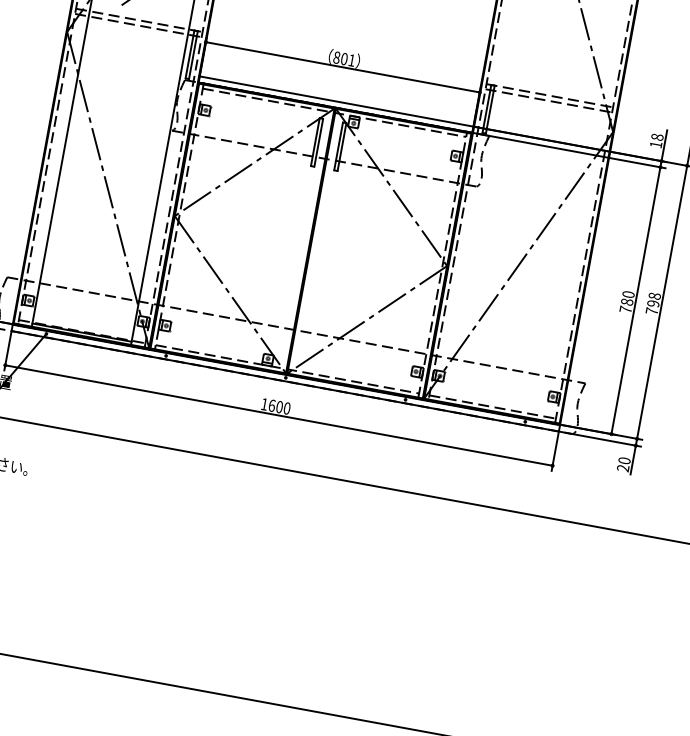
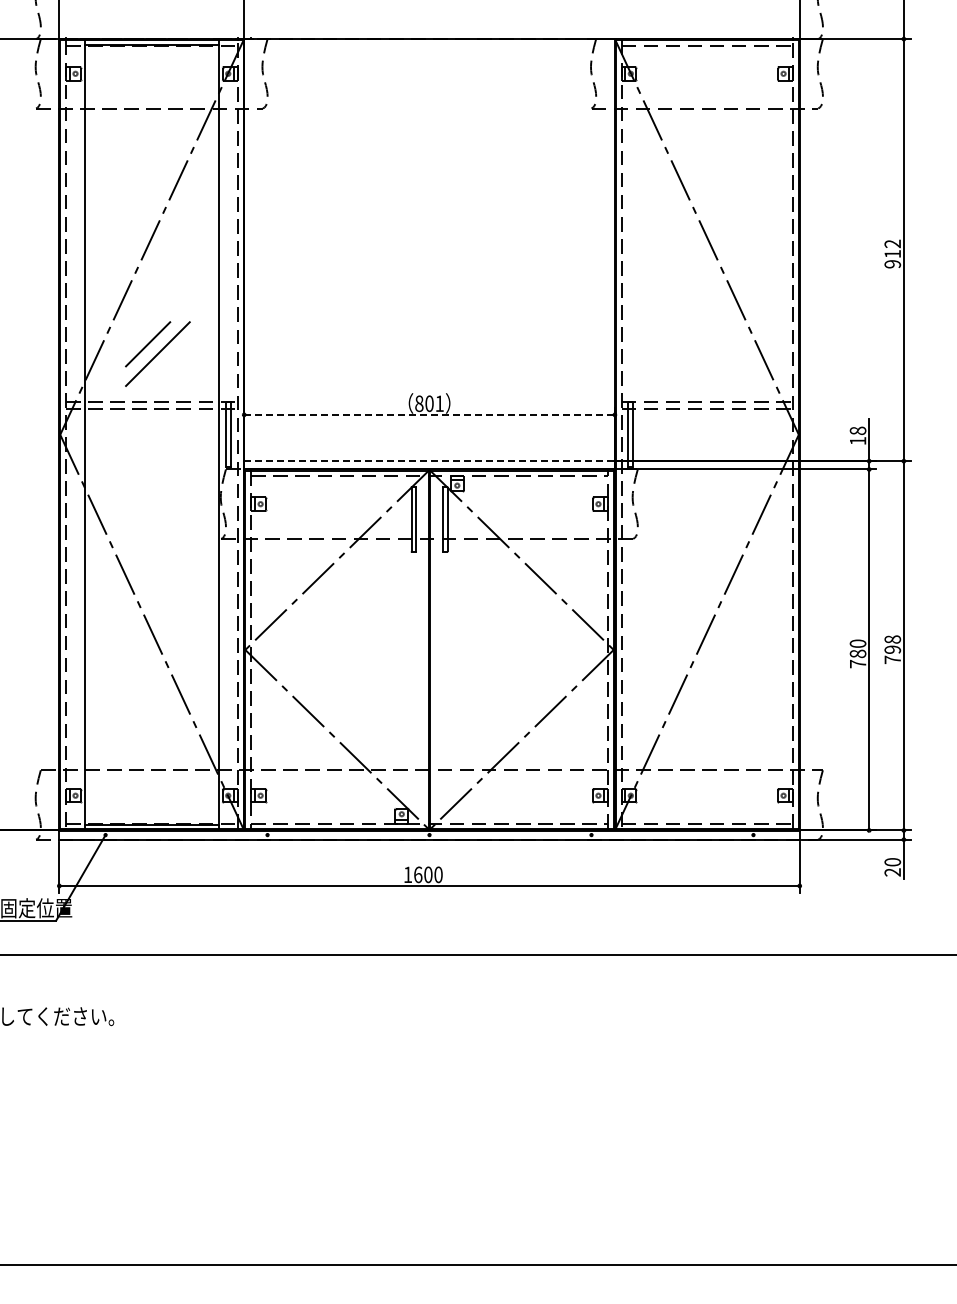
line: (343, 67) -> (430, 414), solid -> dashed
line: (337, 101) -> (430, 461), solid -> dashed

